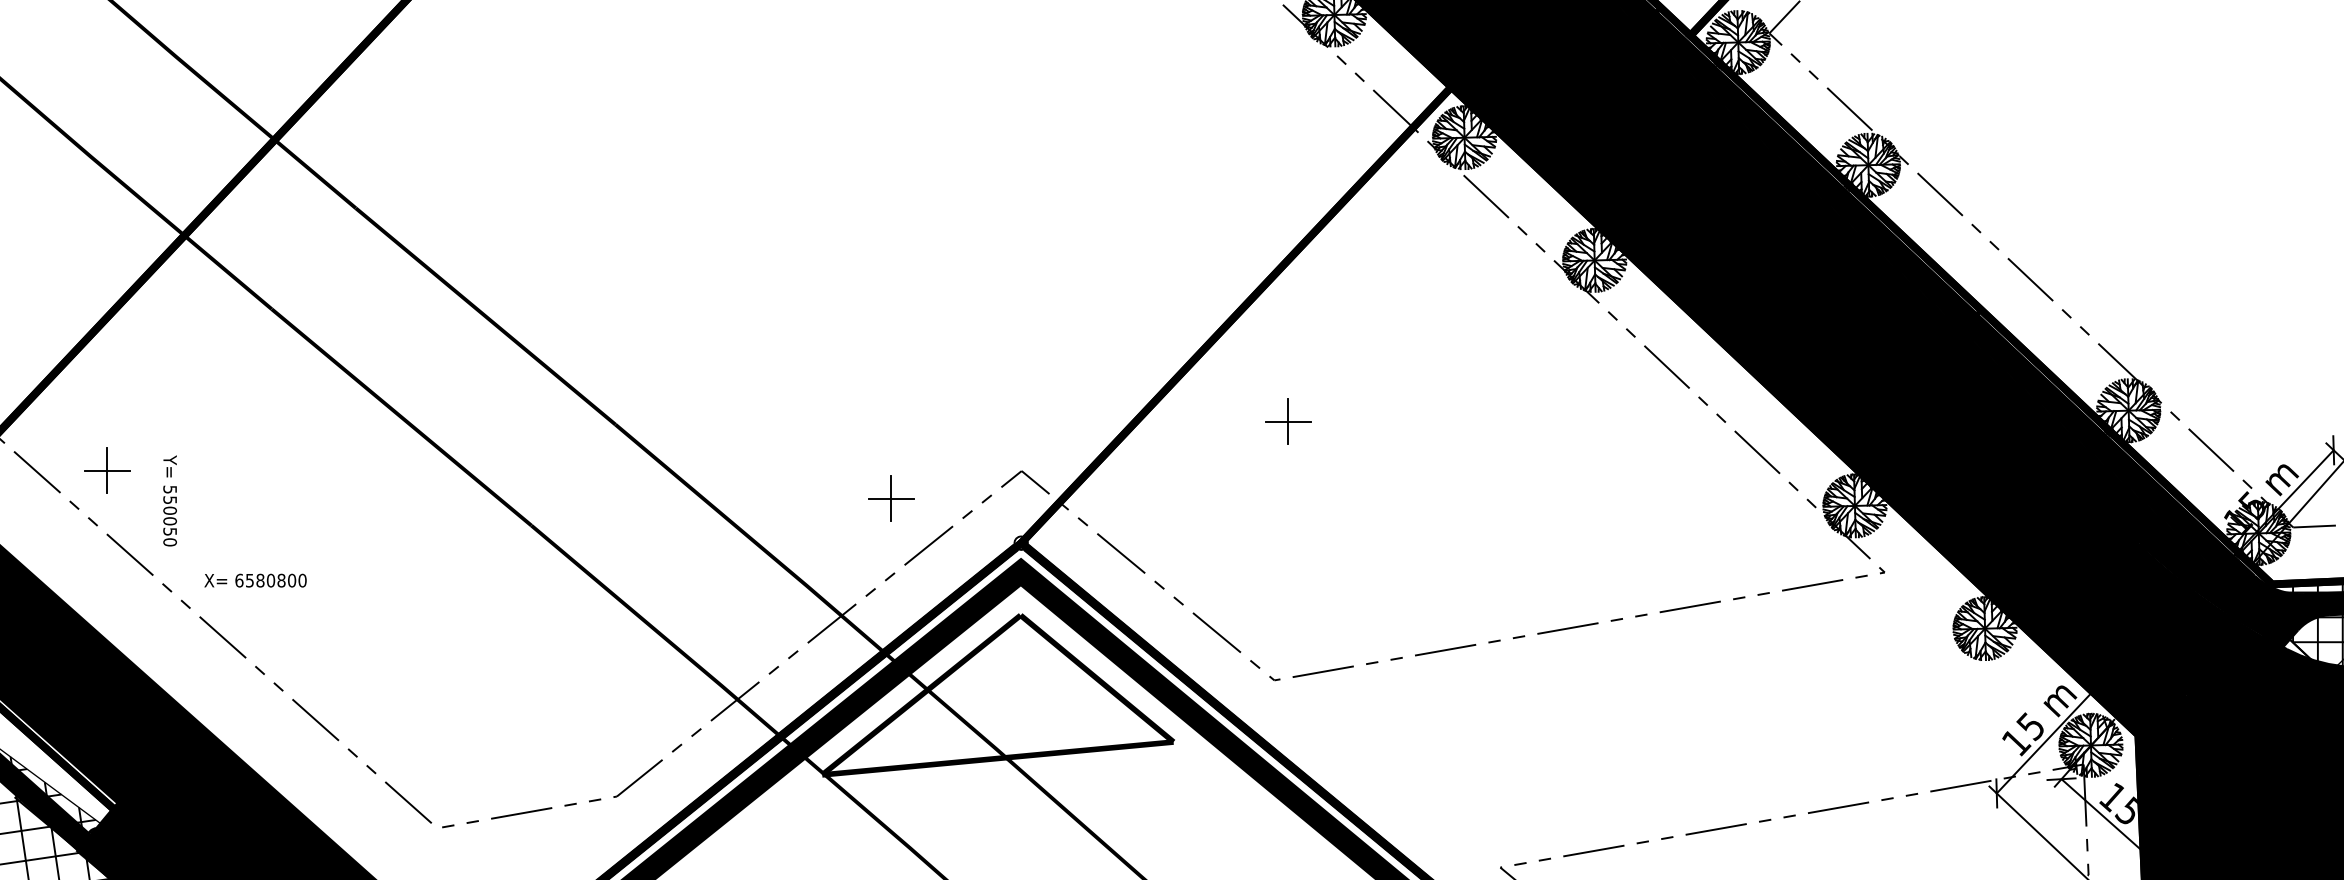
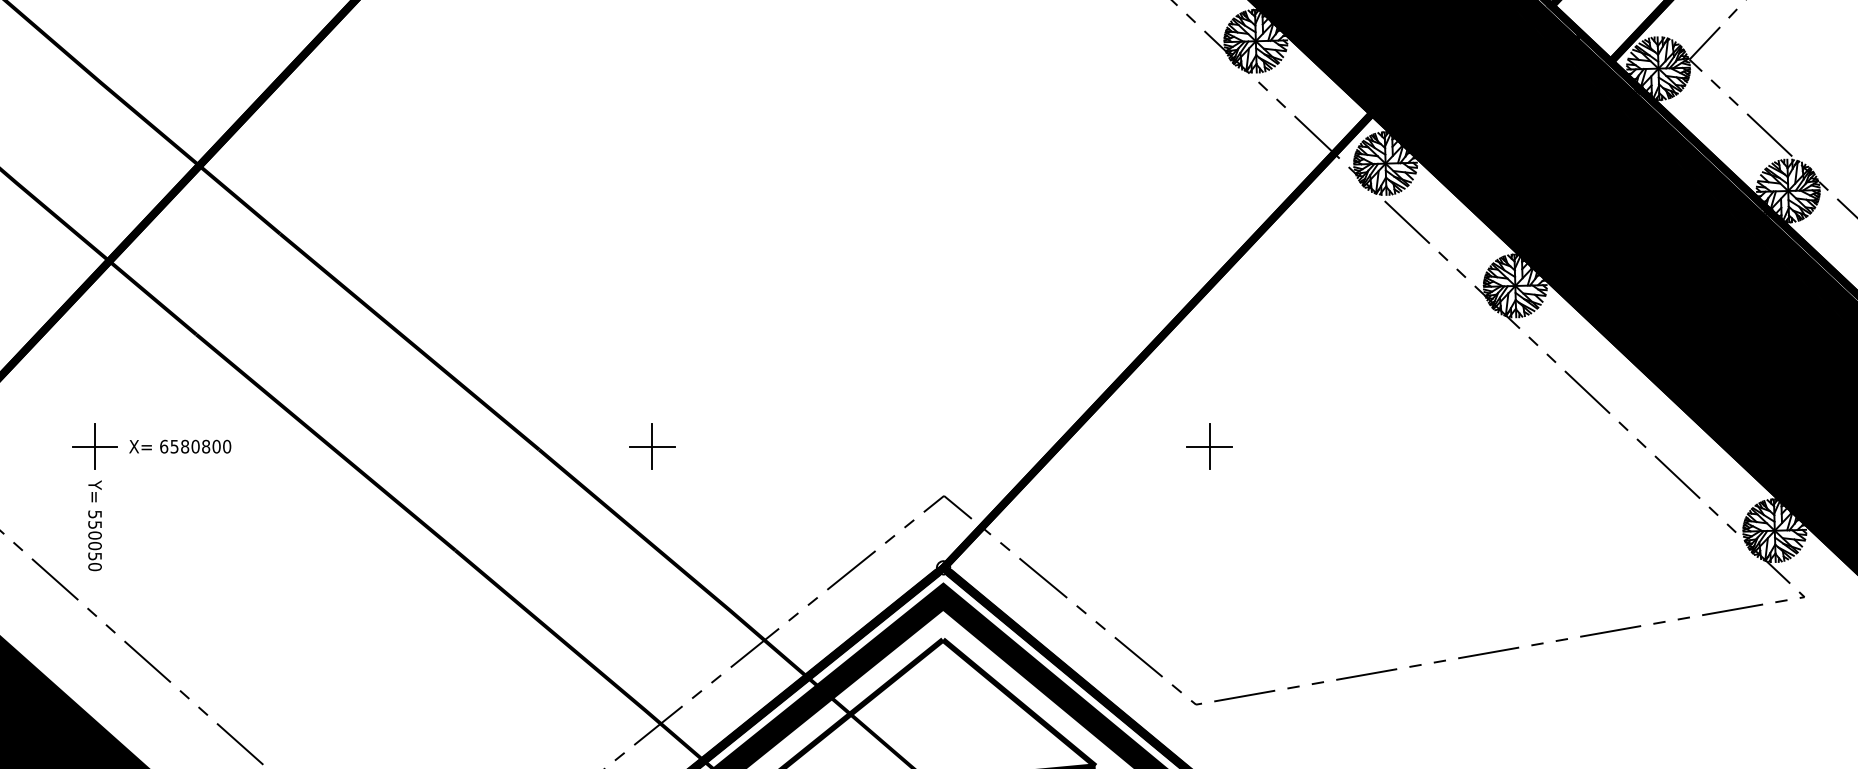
part: (107, 470) -> (95, 446), moved
part: (891, 498) -> (652, 446), moved
text: (255, 580) -> (180, 446), moved

